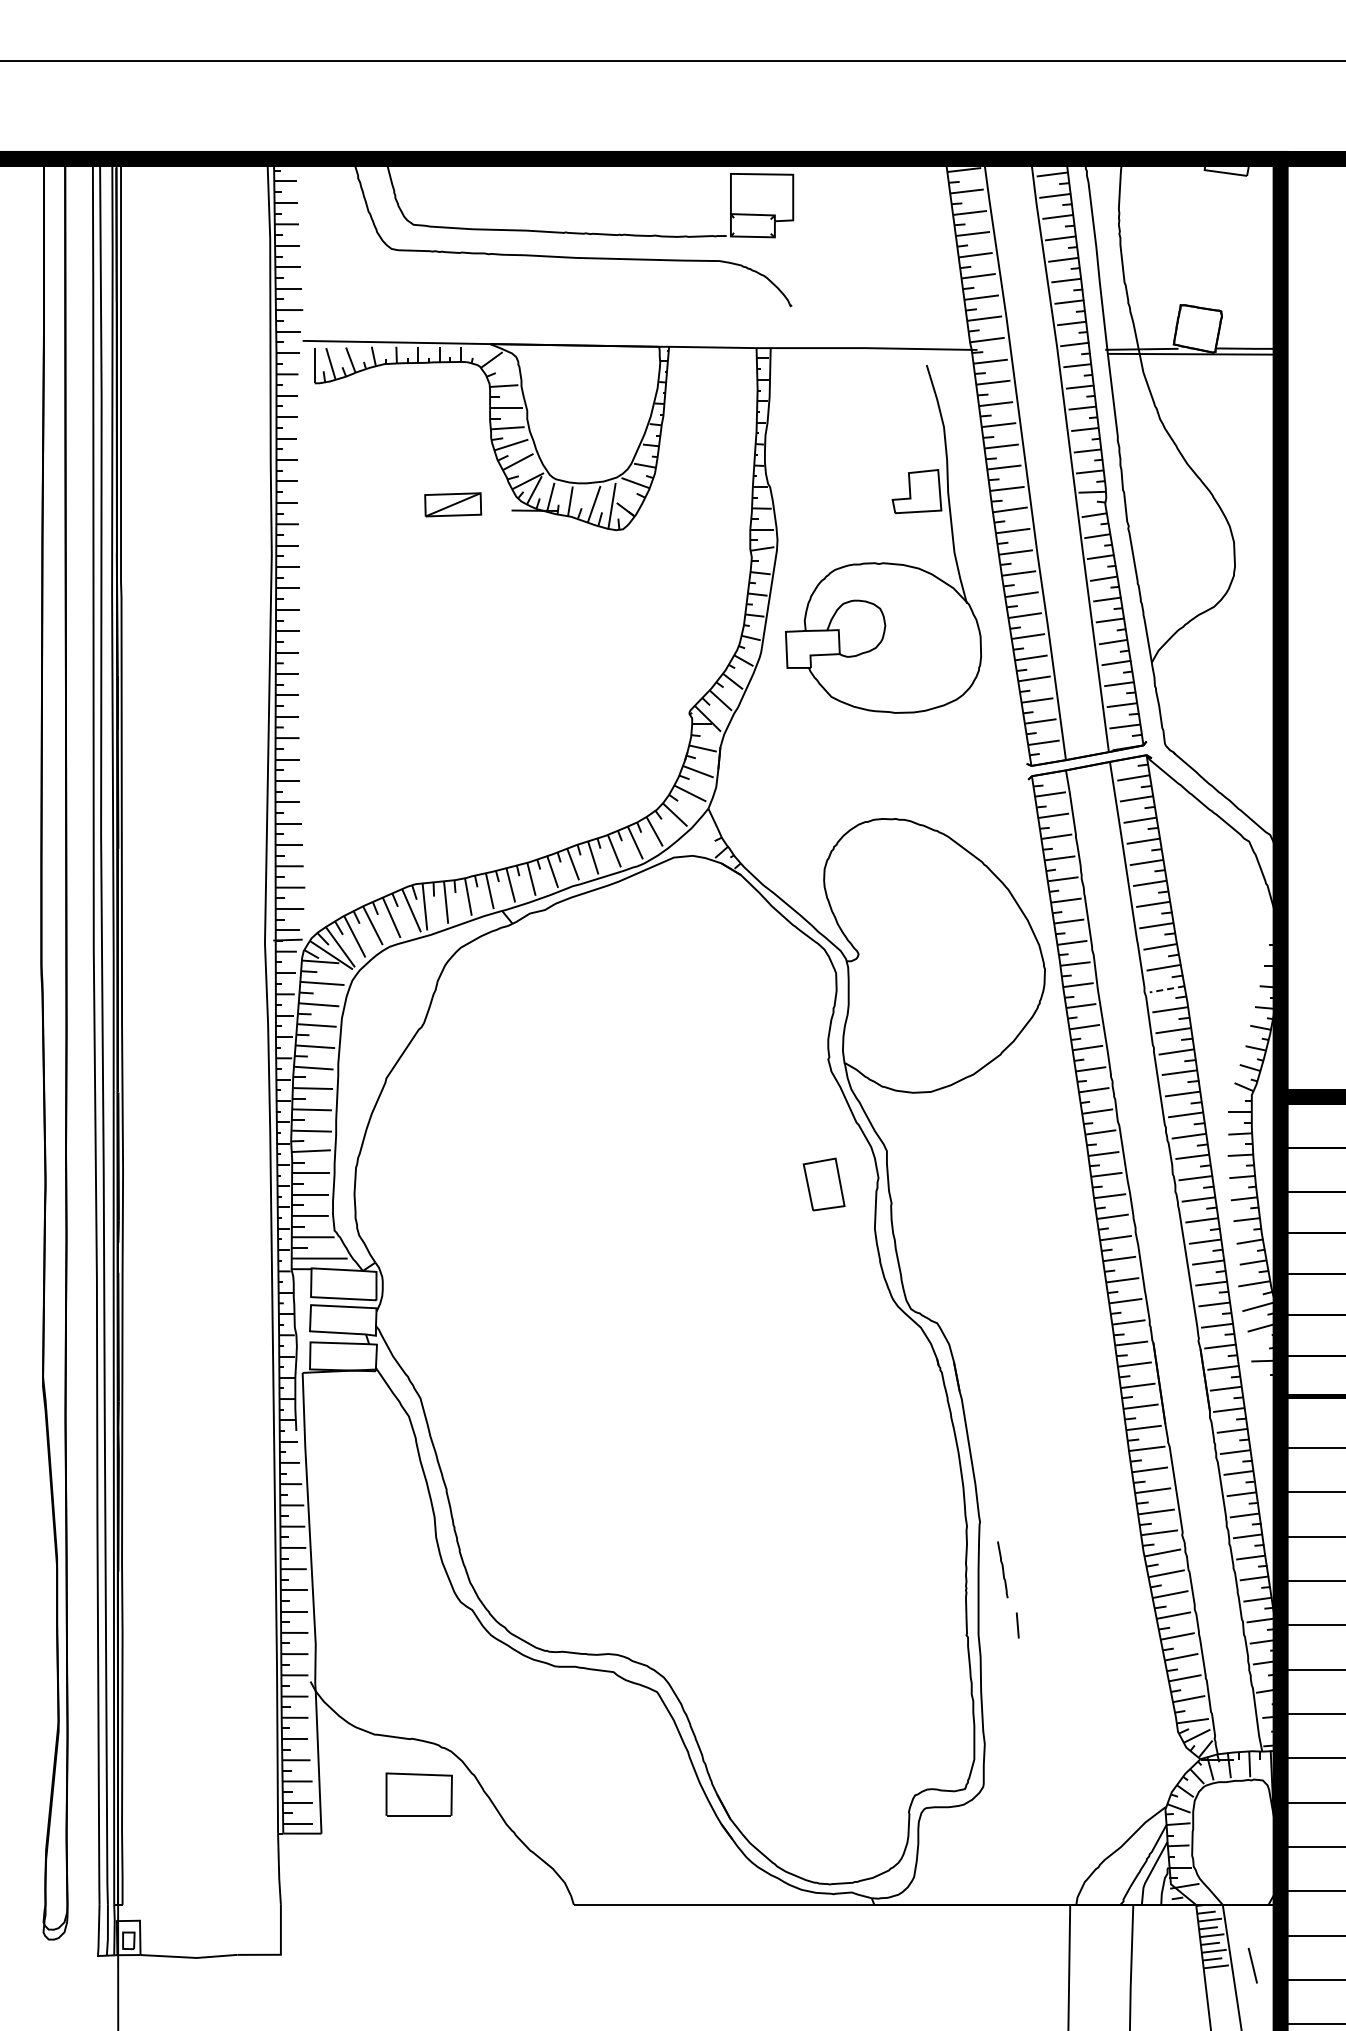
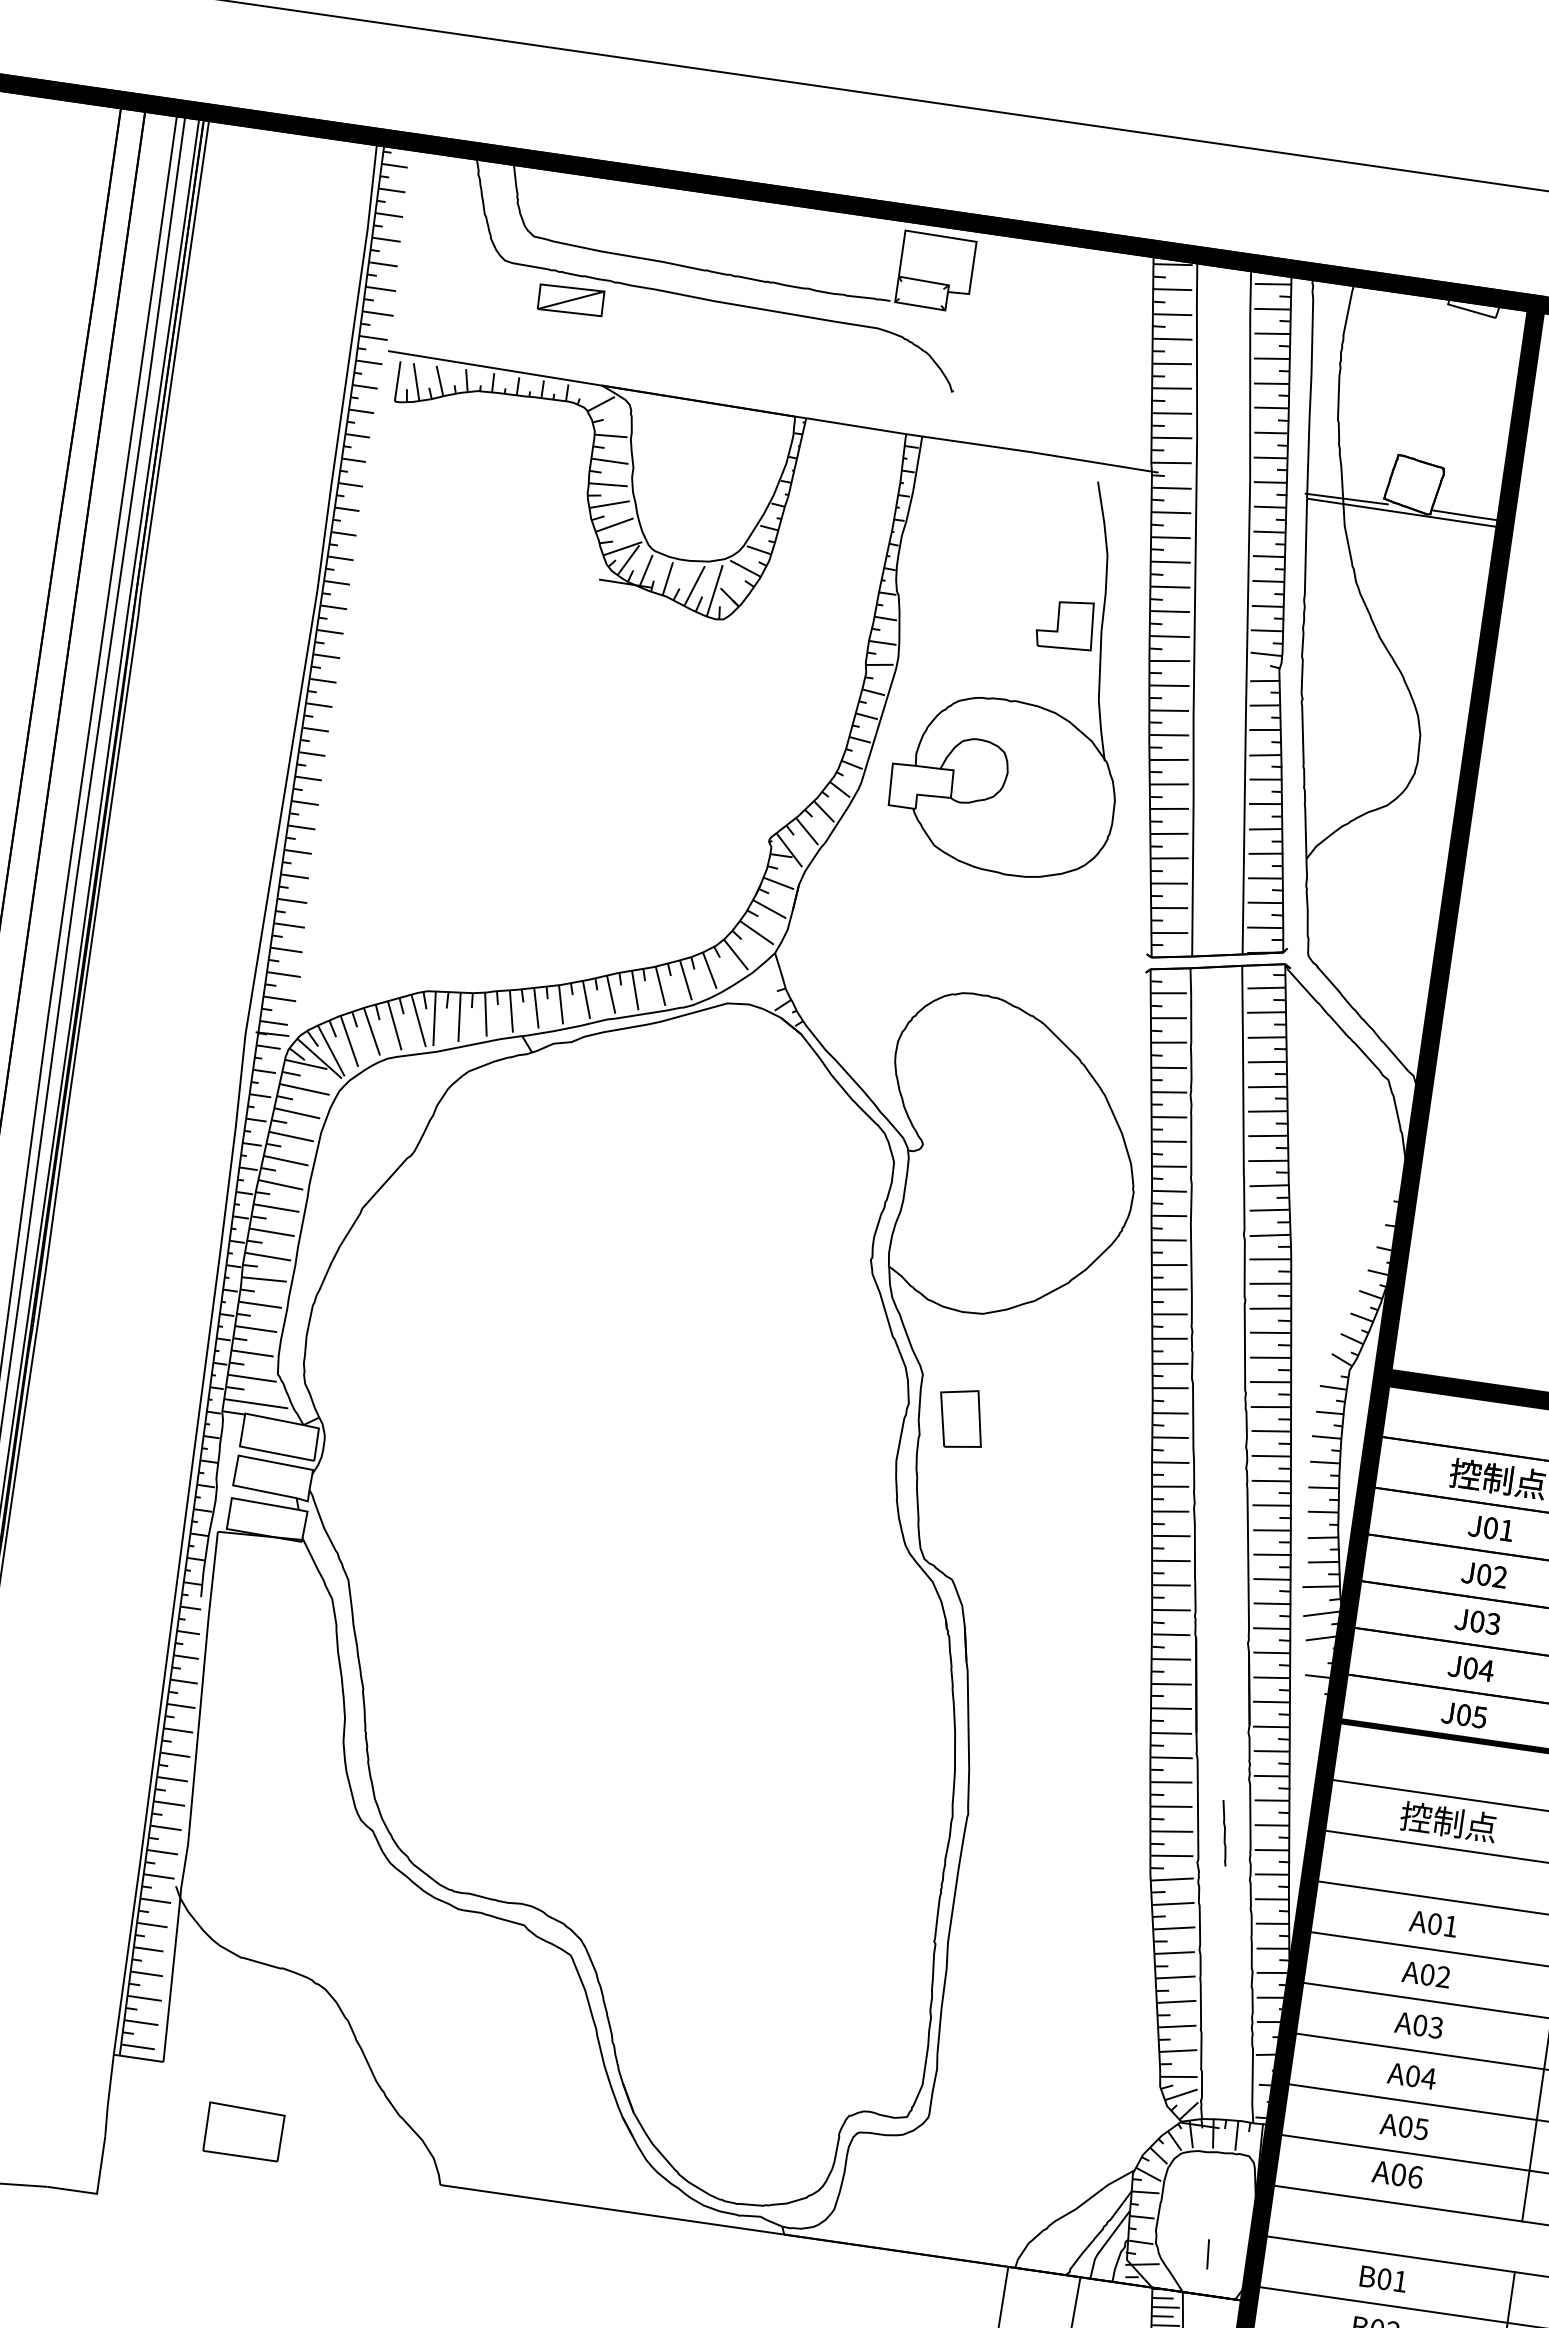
part: (453, 504) -> (571, 299), moved
line: (1167, 989) -> (1270, 1235), dashed -> solid
part: (823, 1184) -> (960, 1418), moved
line: (1002, 1569) -> (1224, 1832), moved
line: (1017, 1625) -> (1207, 2254), moved
part: (418, 1794) -> (243, 2131), moved

